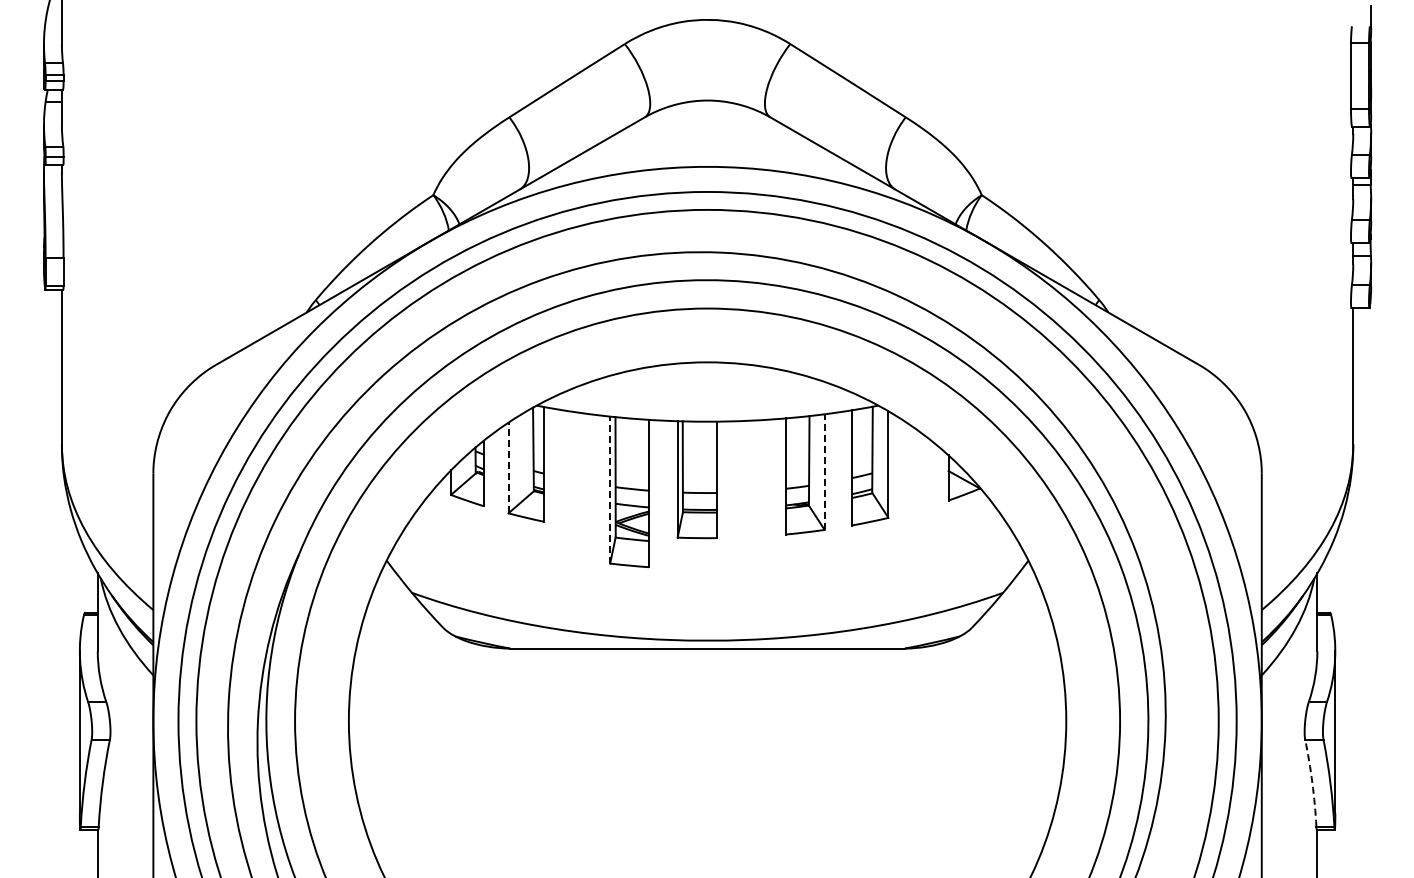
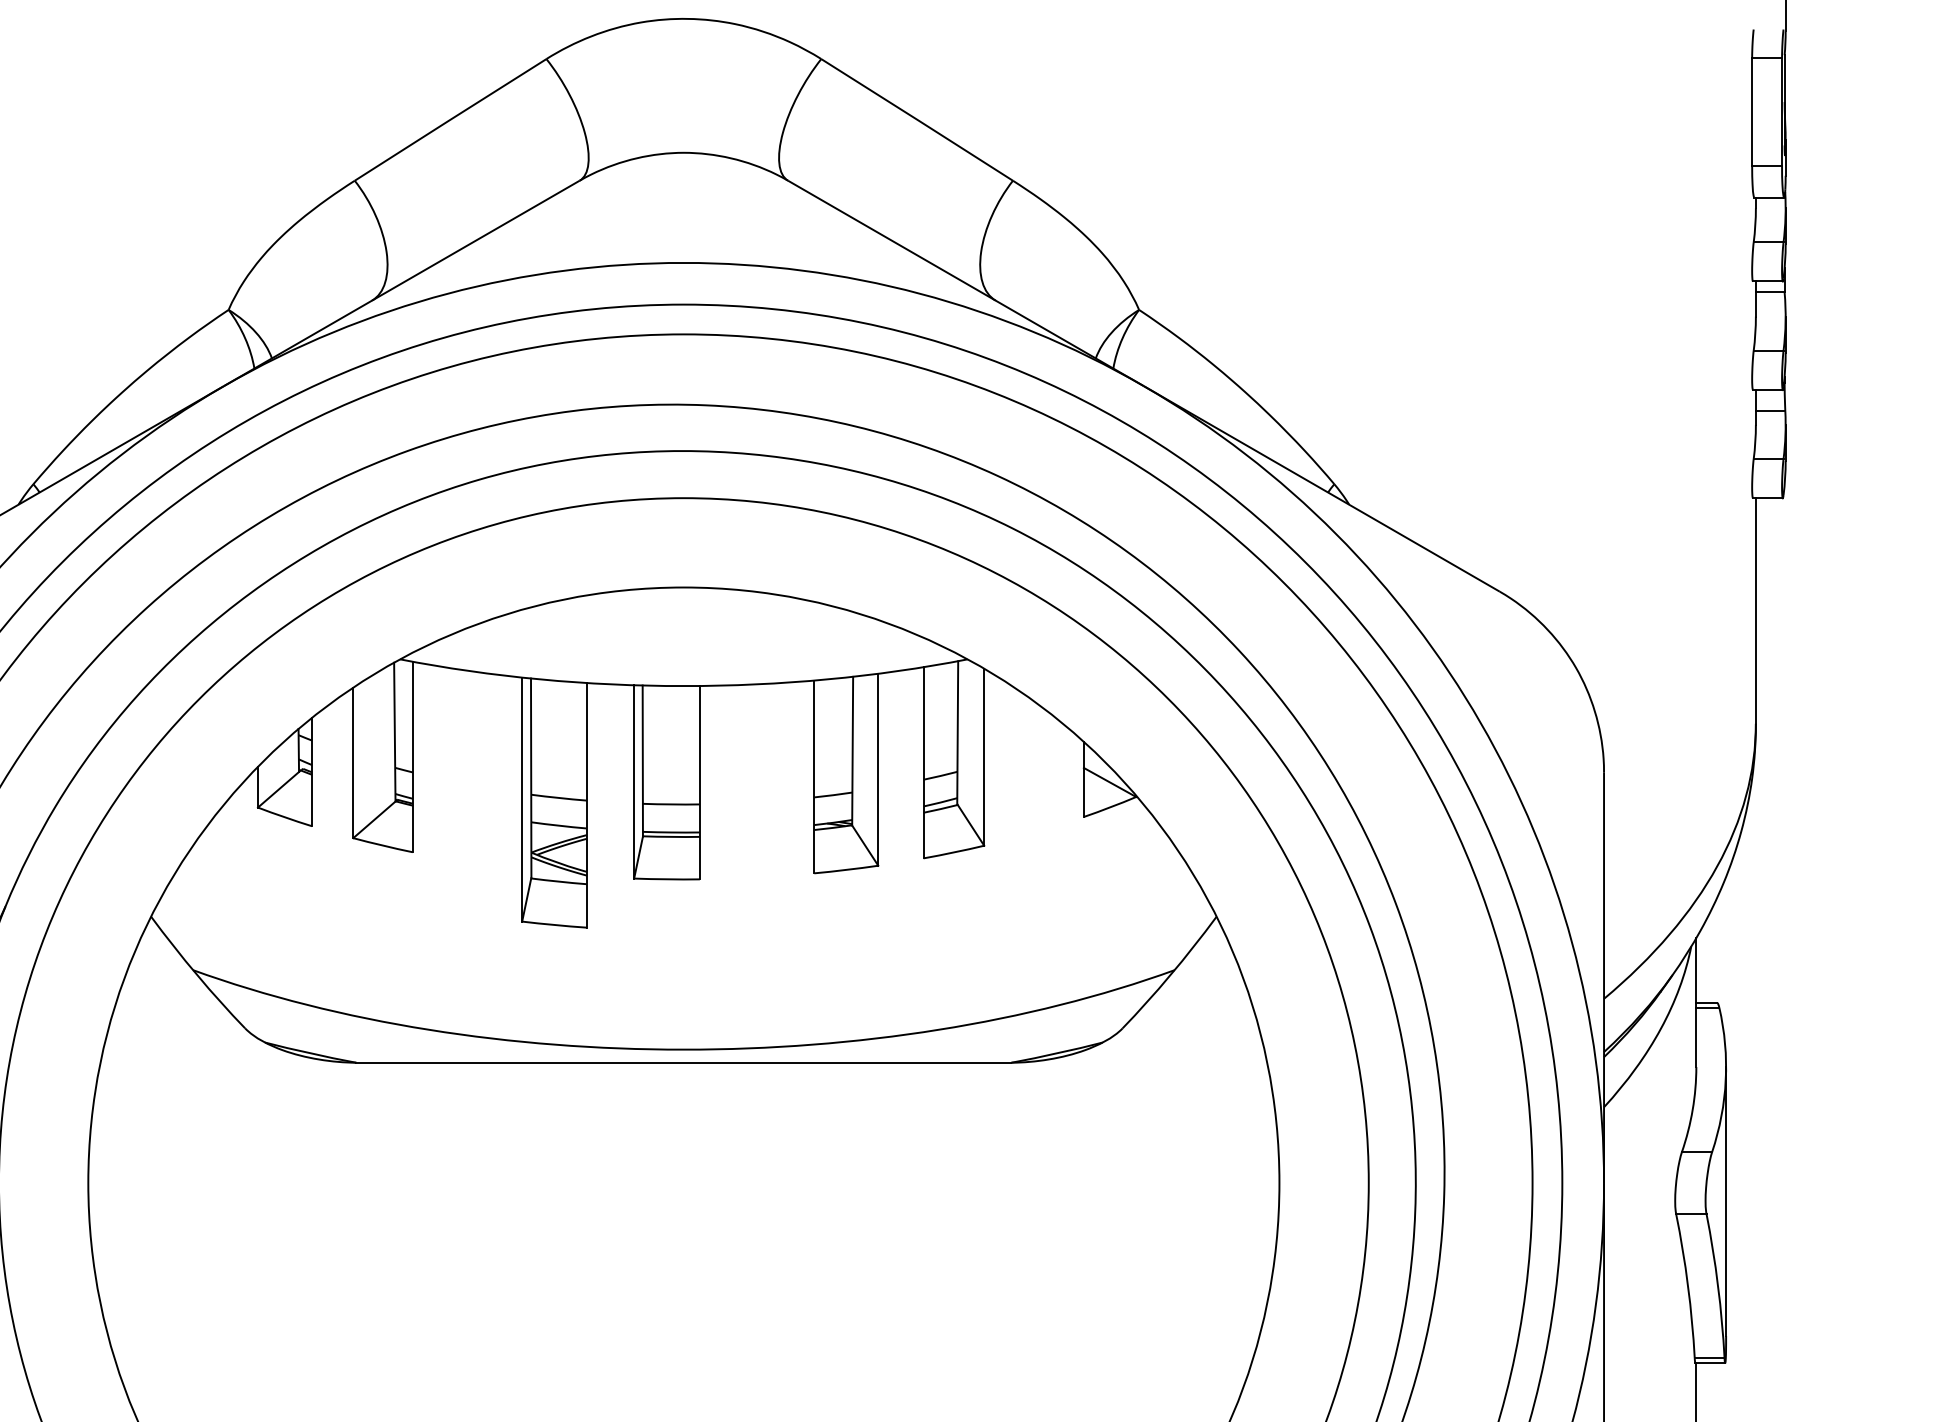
line: (508, 467) -> (353, 762), dashed -> solid
line: (824, 472) -> (878, 770), dashed -> solid
line: (610, 489) -> (522, 798), dashed -> solid
arc: (1312, 782) -> (1688, 1285), dashed -> solid

